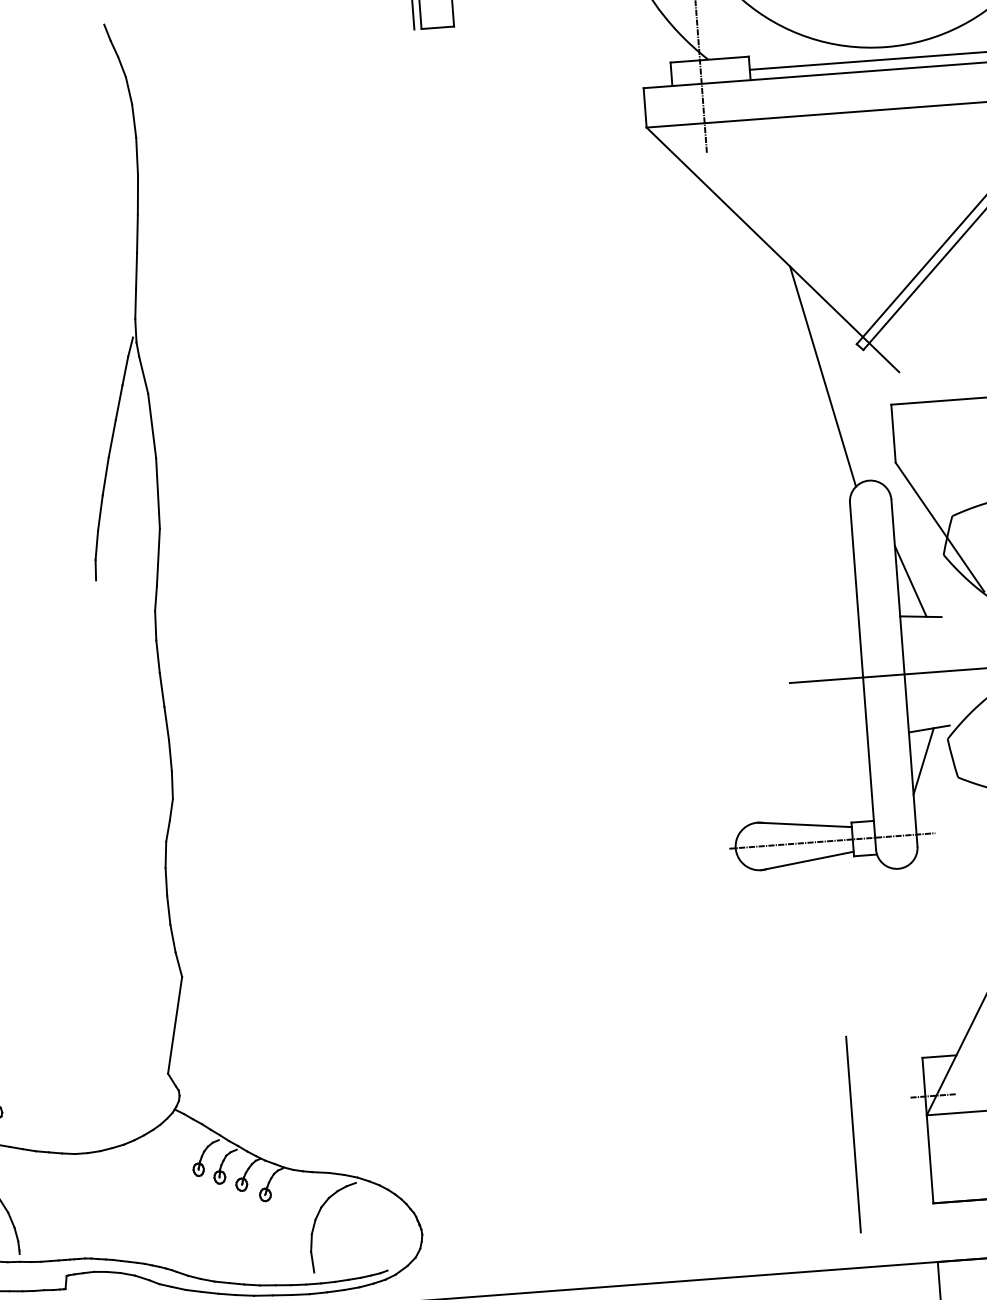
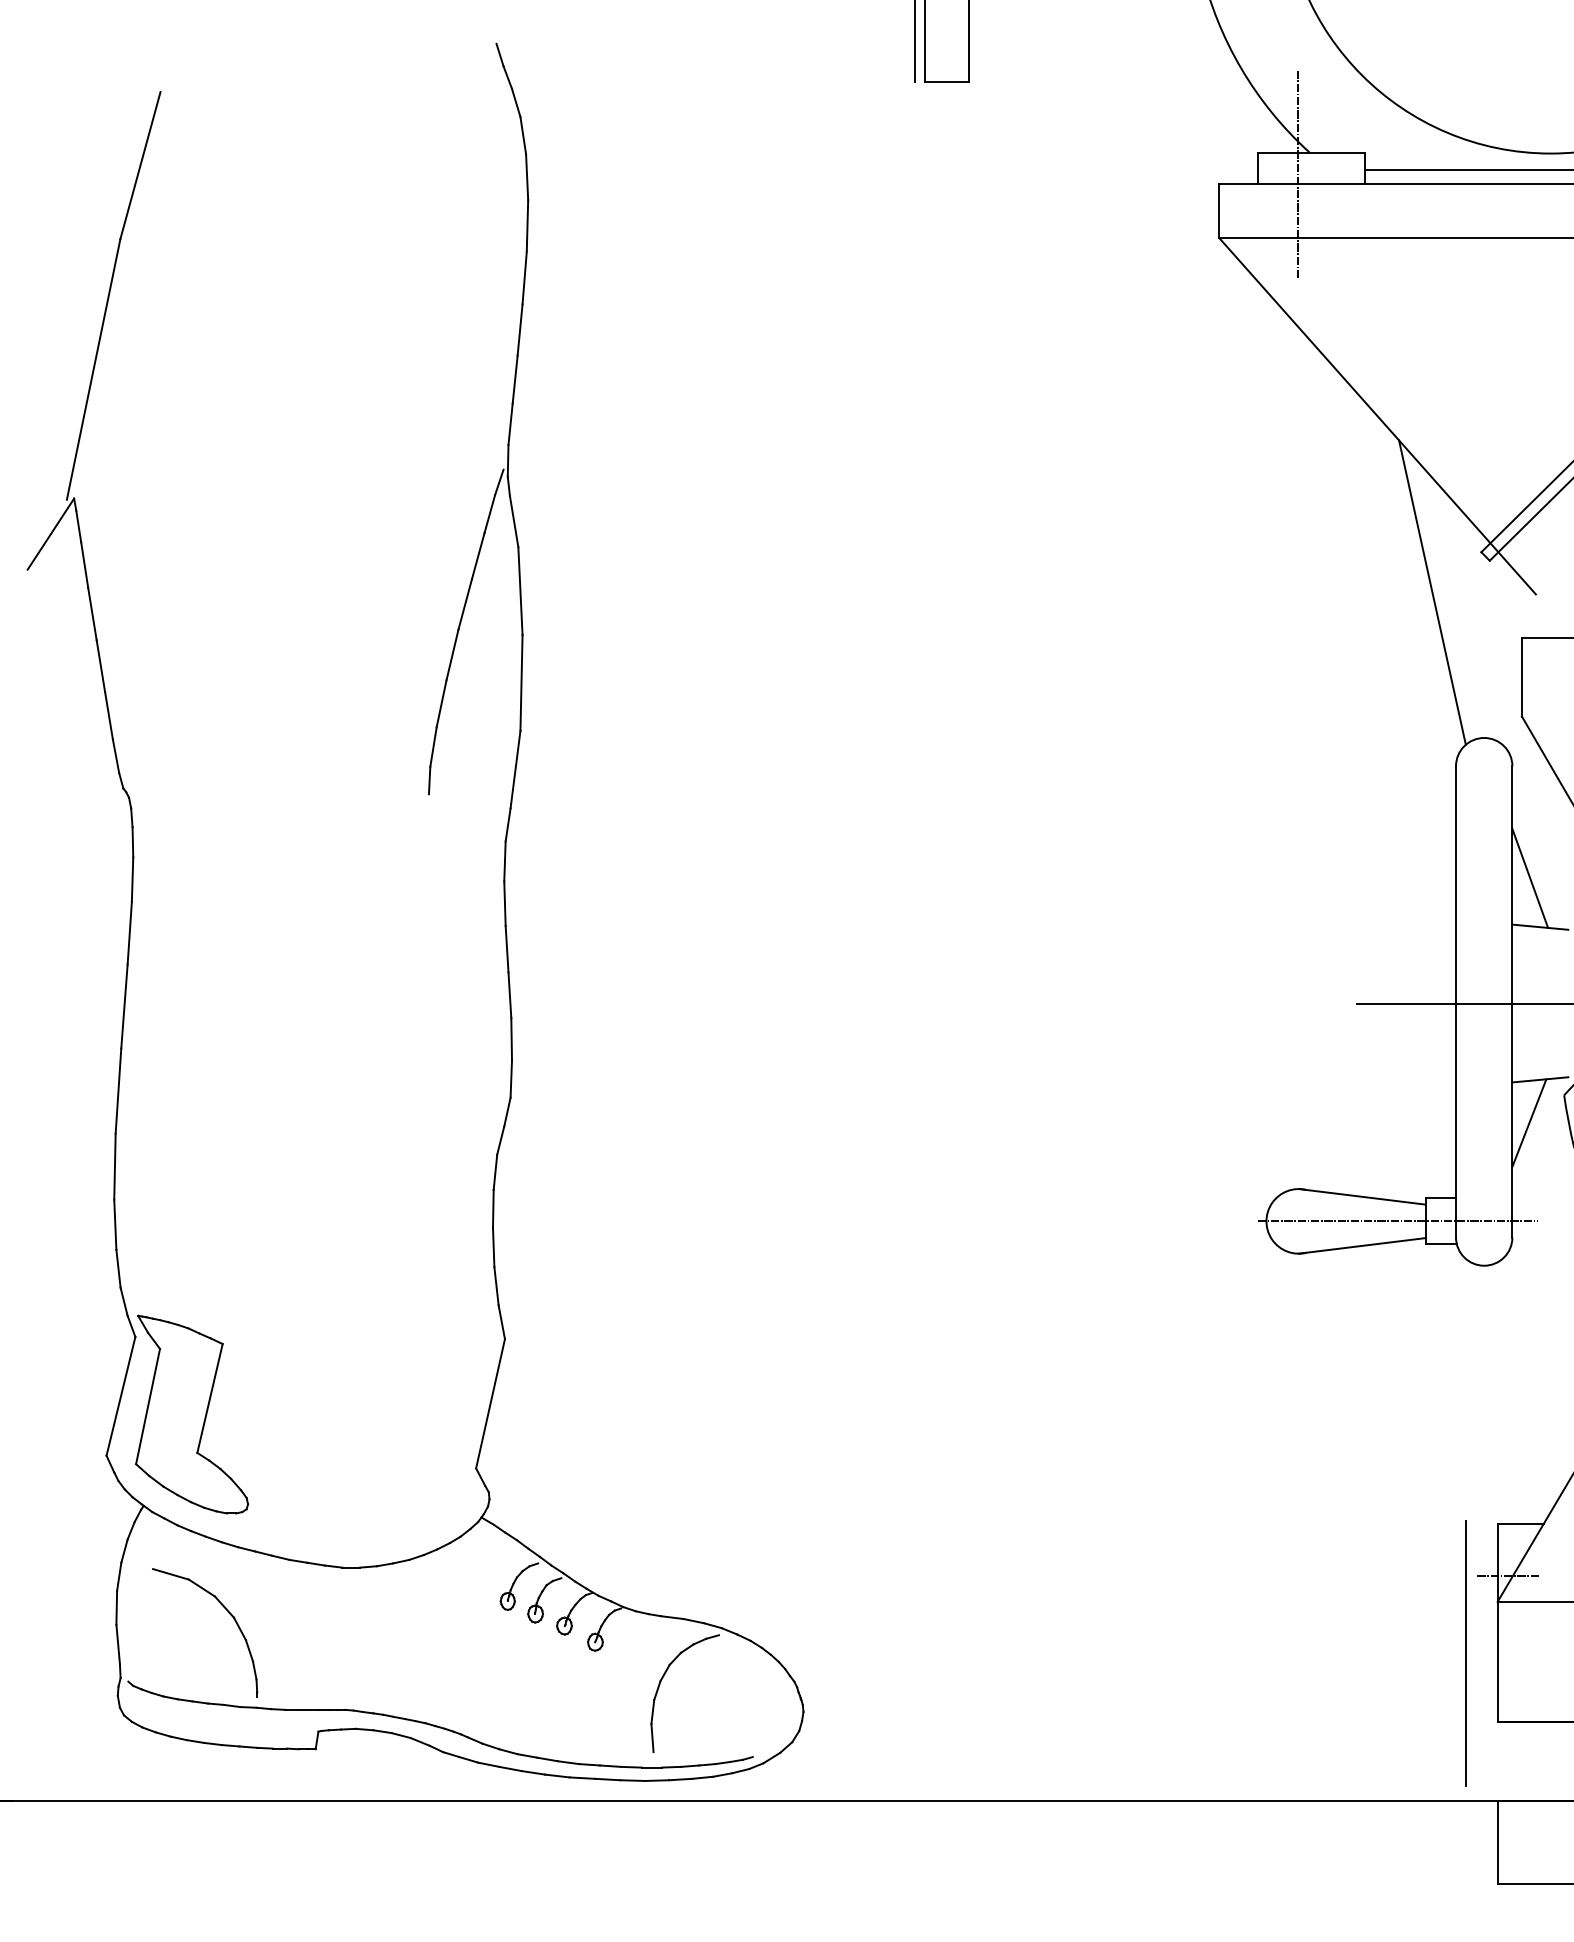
line: (853, 1134) -> (1465, 1653), moved

